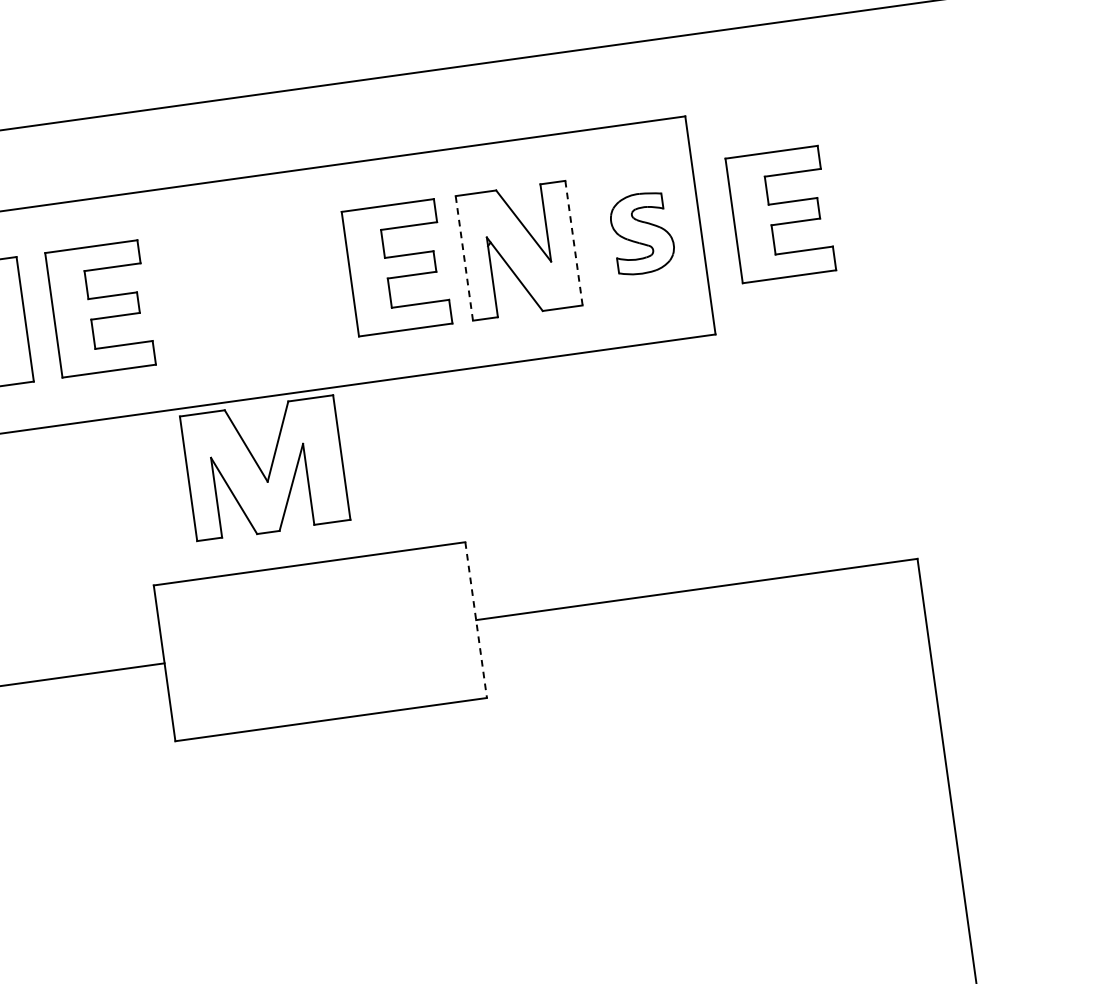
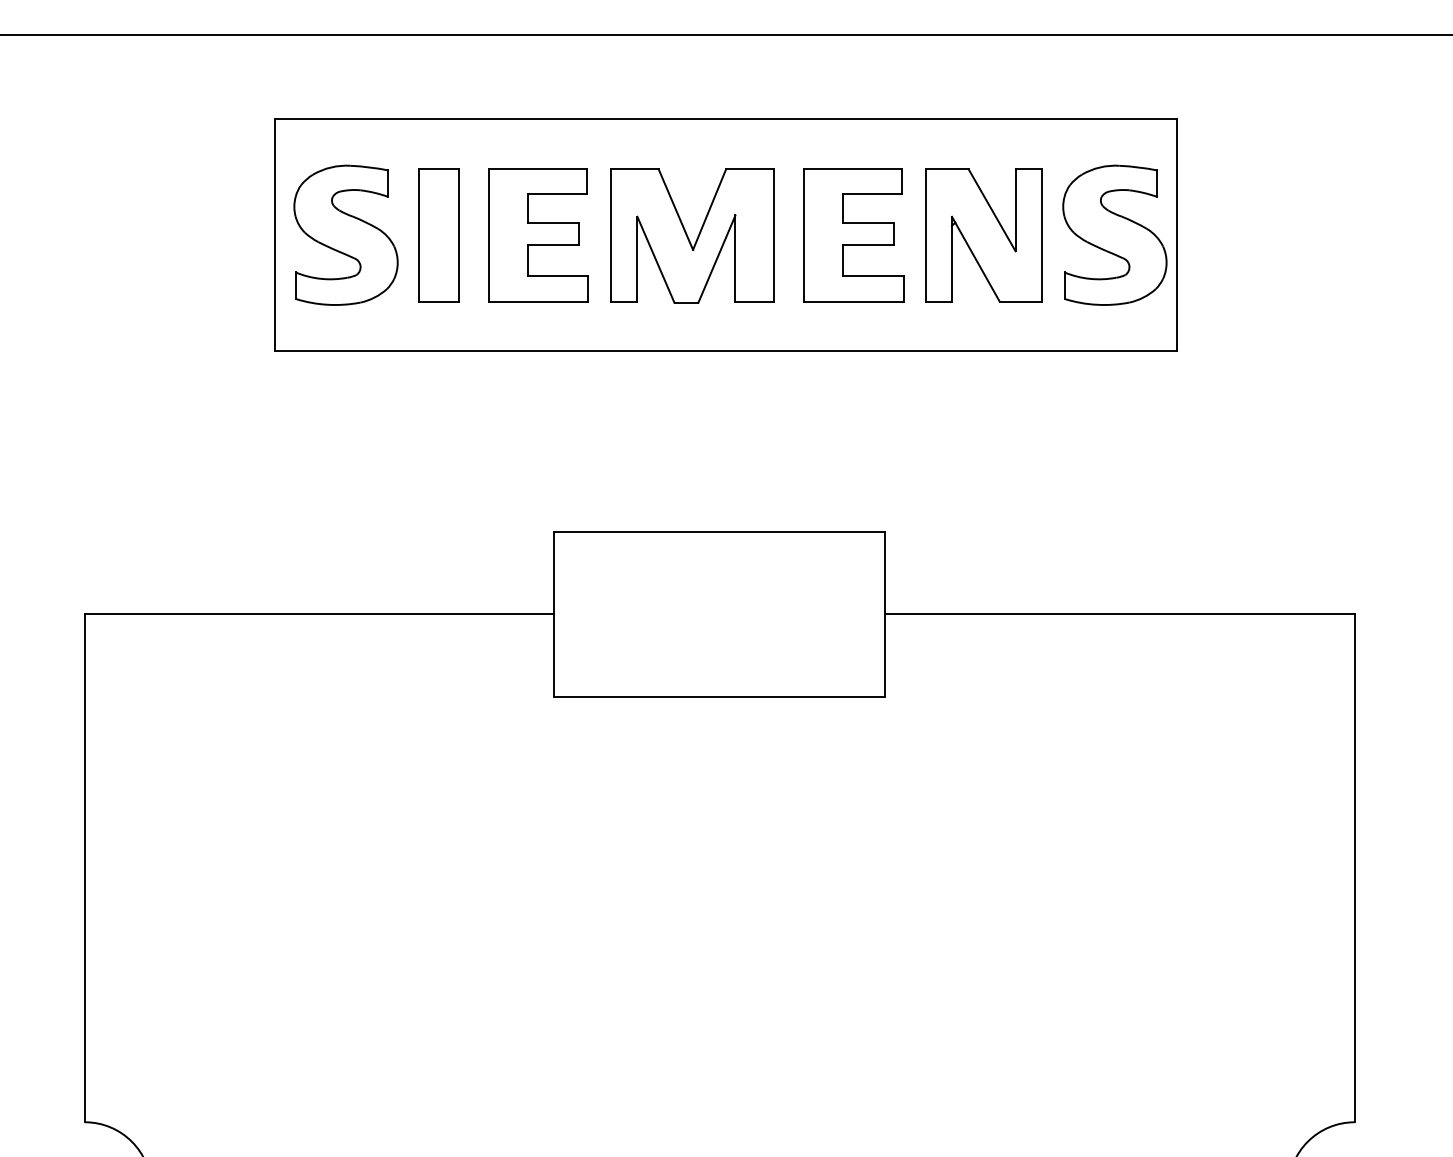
part: (780, 214) -> (1261, 235), removed
part: (642, 232) -> (1114, 234), size x1.67
line: (574, 243) -> (1042, 235), dashed -> solid
line: (464, 257) -> (925, 234), dashed -> solid
part: (265, 468) -> (692, 235), moved
line: (476, 620) -> (885, 614), dashed -> solid

